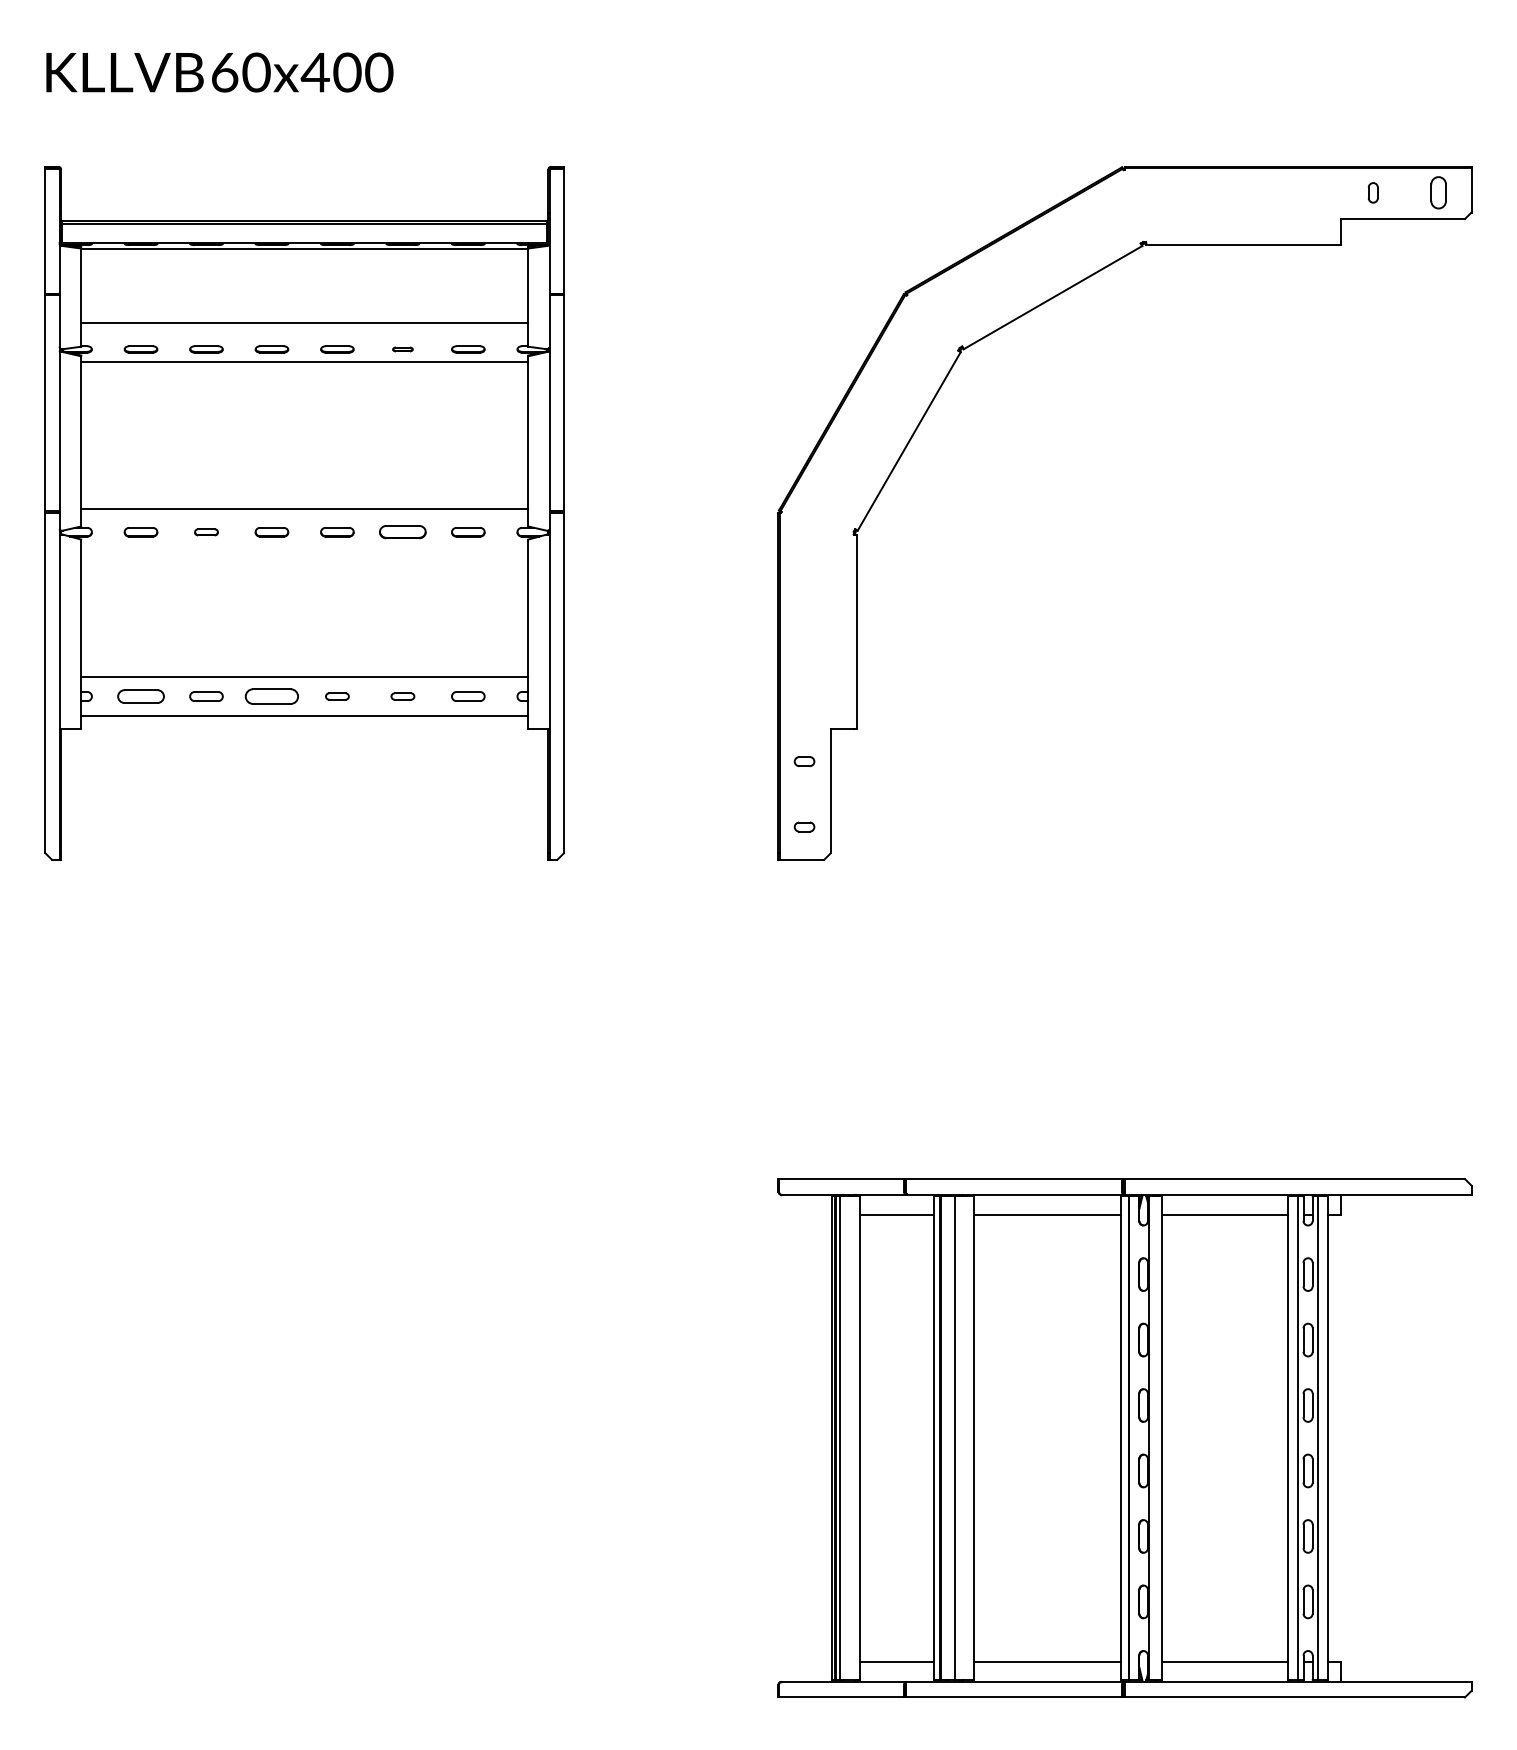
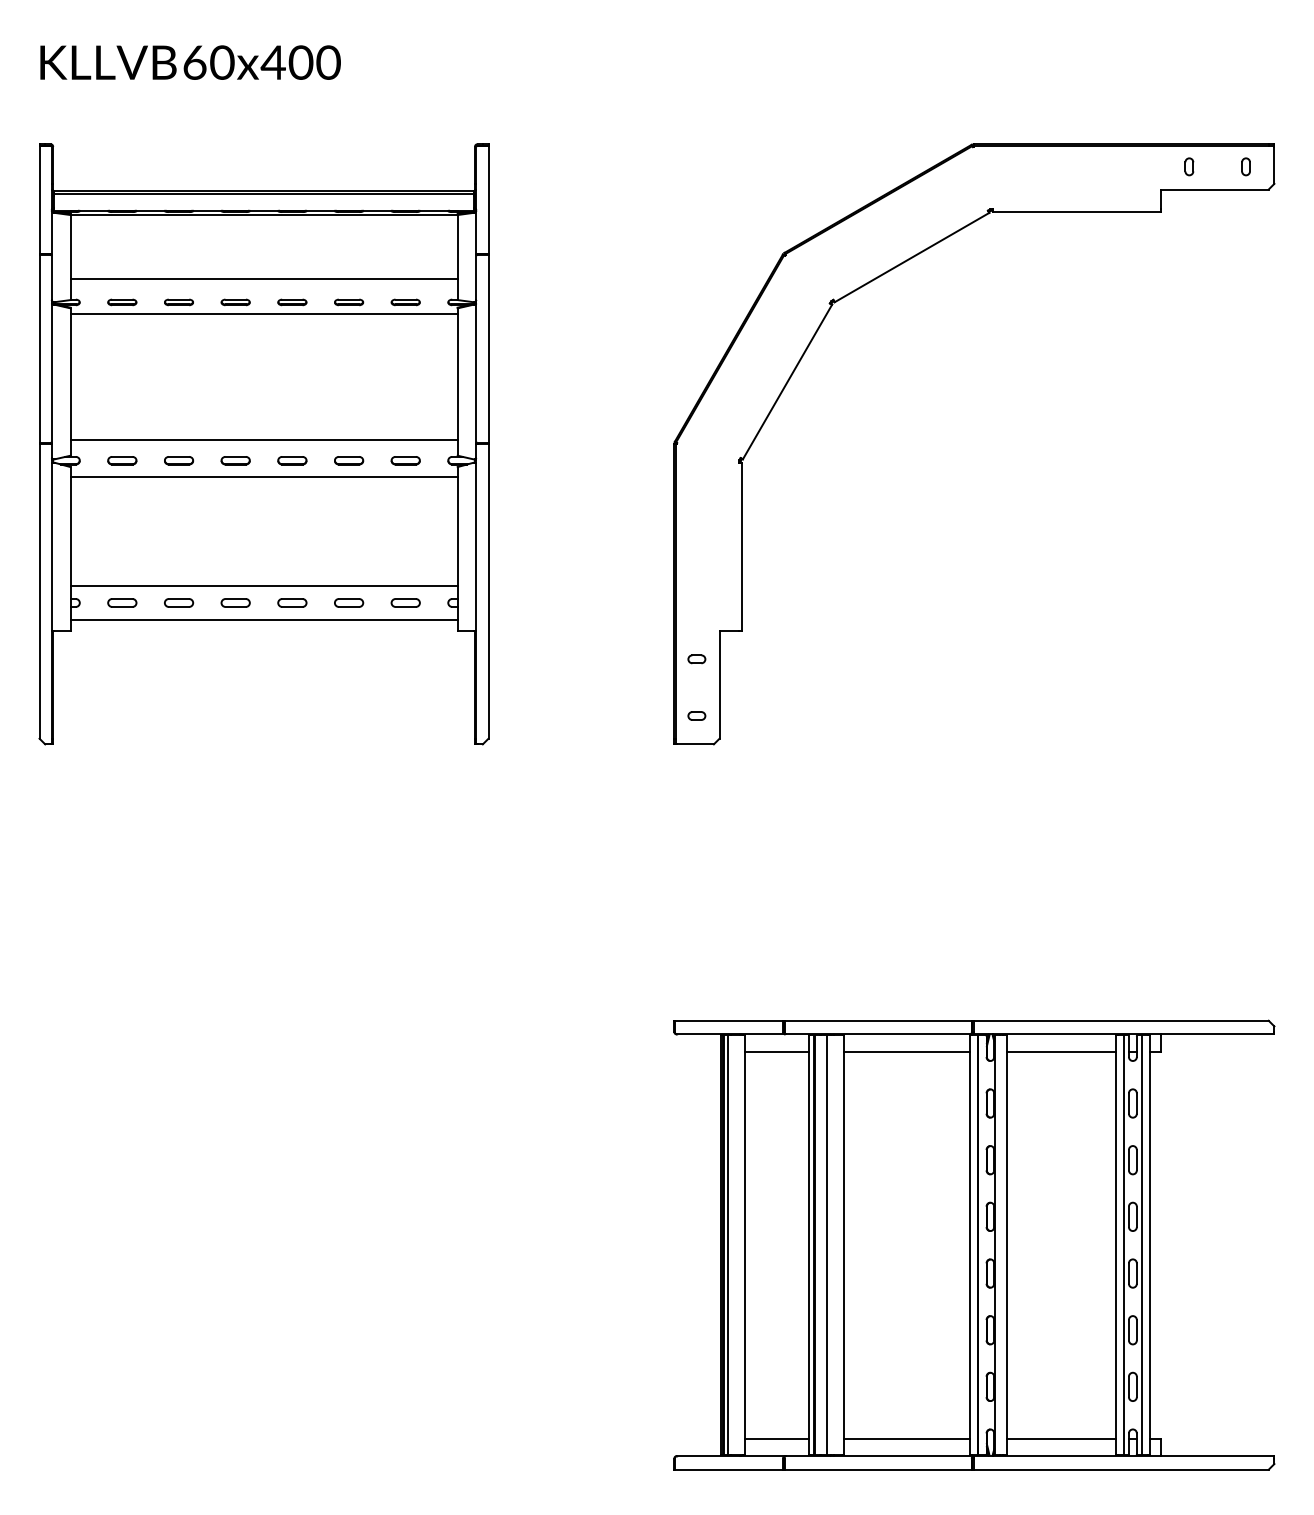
part: (1438, 192) -> (1245, 166), size x0.62
part: (402, 349) -> (348, 302), size x1.67
part: (206, 532) -> (179, 460), size x1.43
part: (402, 532) -> (348, 460), size x0.71
line: (304, 550) -> (263, 476), added
part: (140, 696) -> (121, 602), size x0.71
part: (271, 696) -> (235, 602), size x0.62
part: (337, 696) -> (292, 602), size x1.43
part: (402, 696) -> (348, 602), size x1.43

